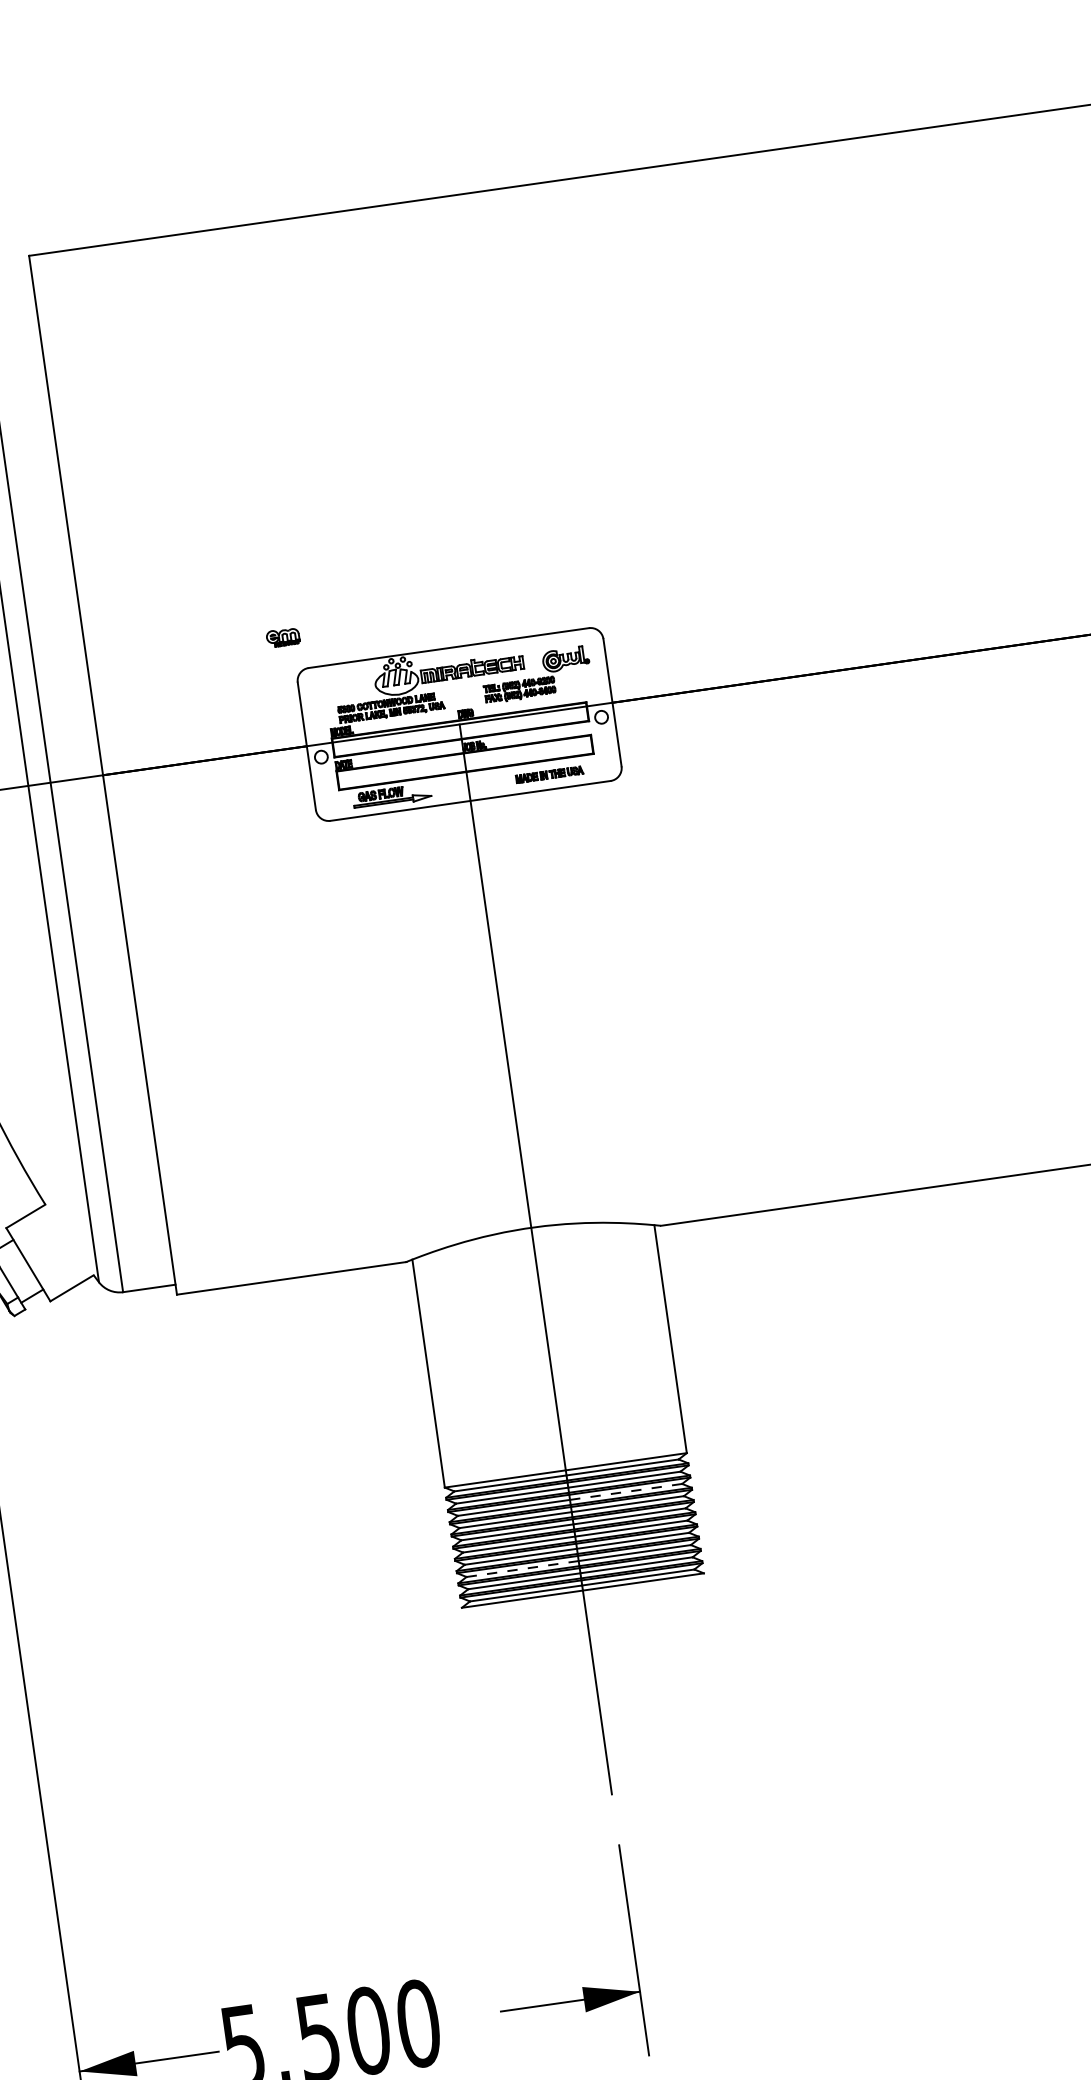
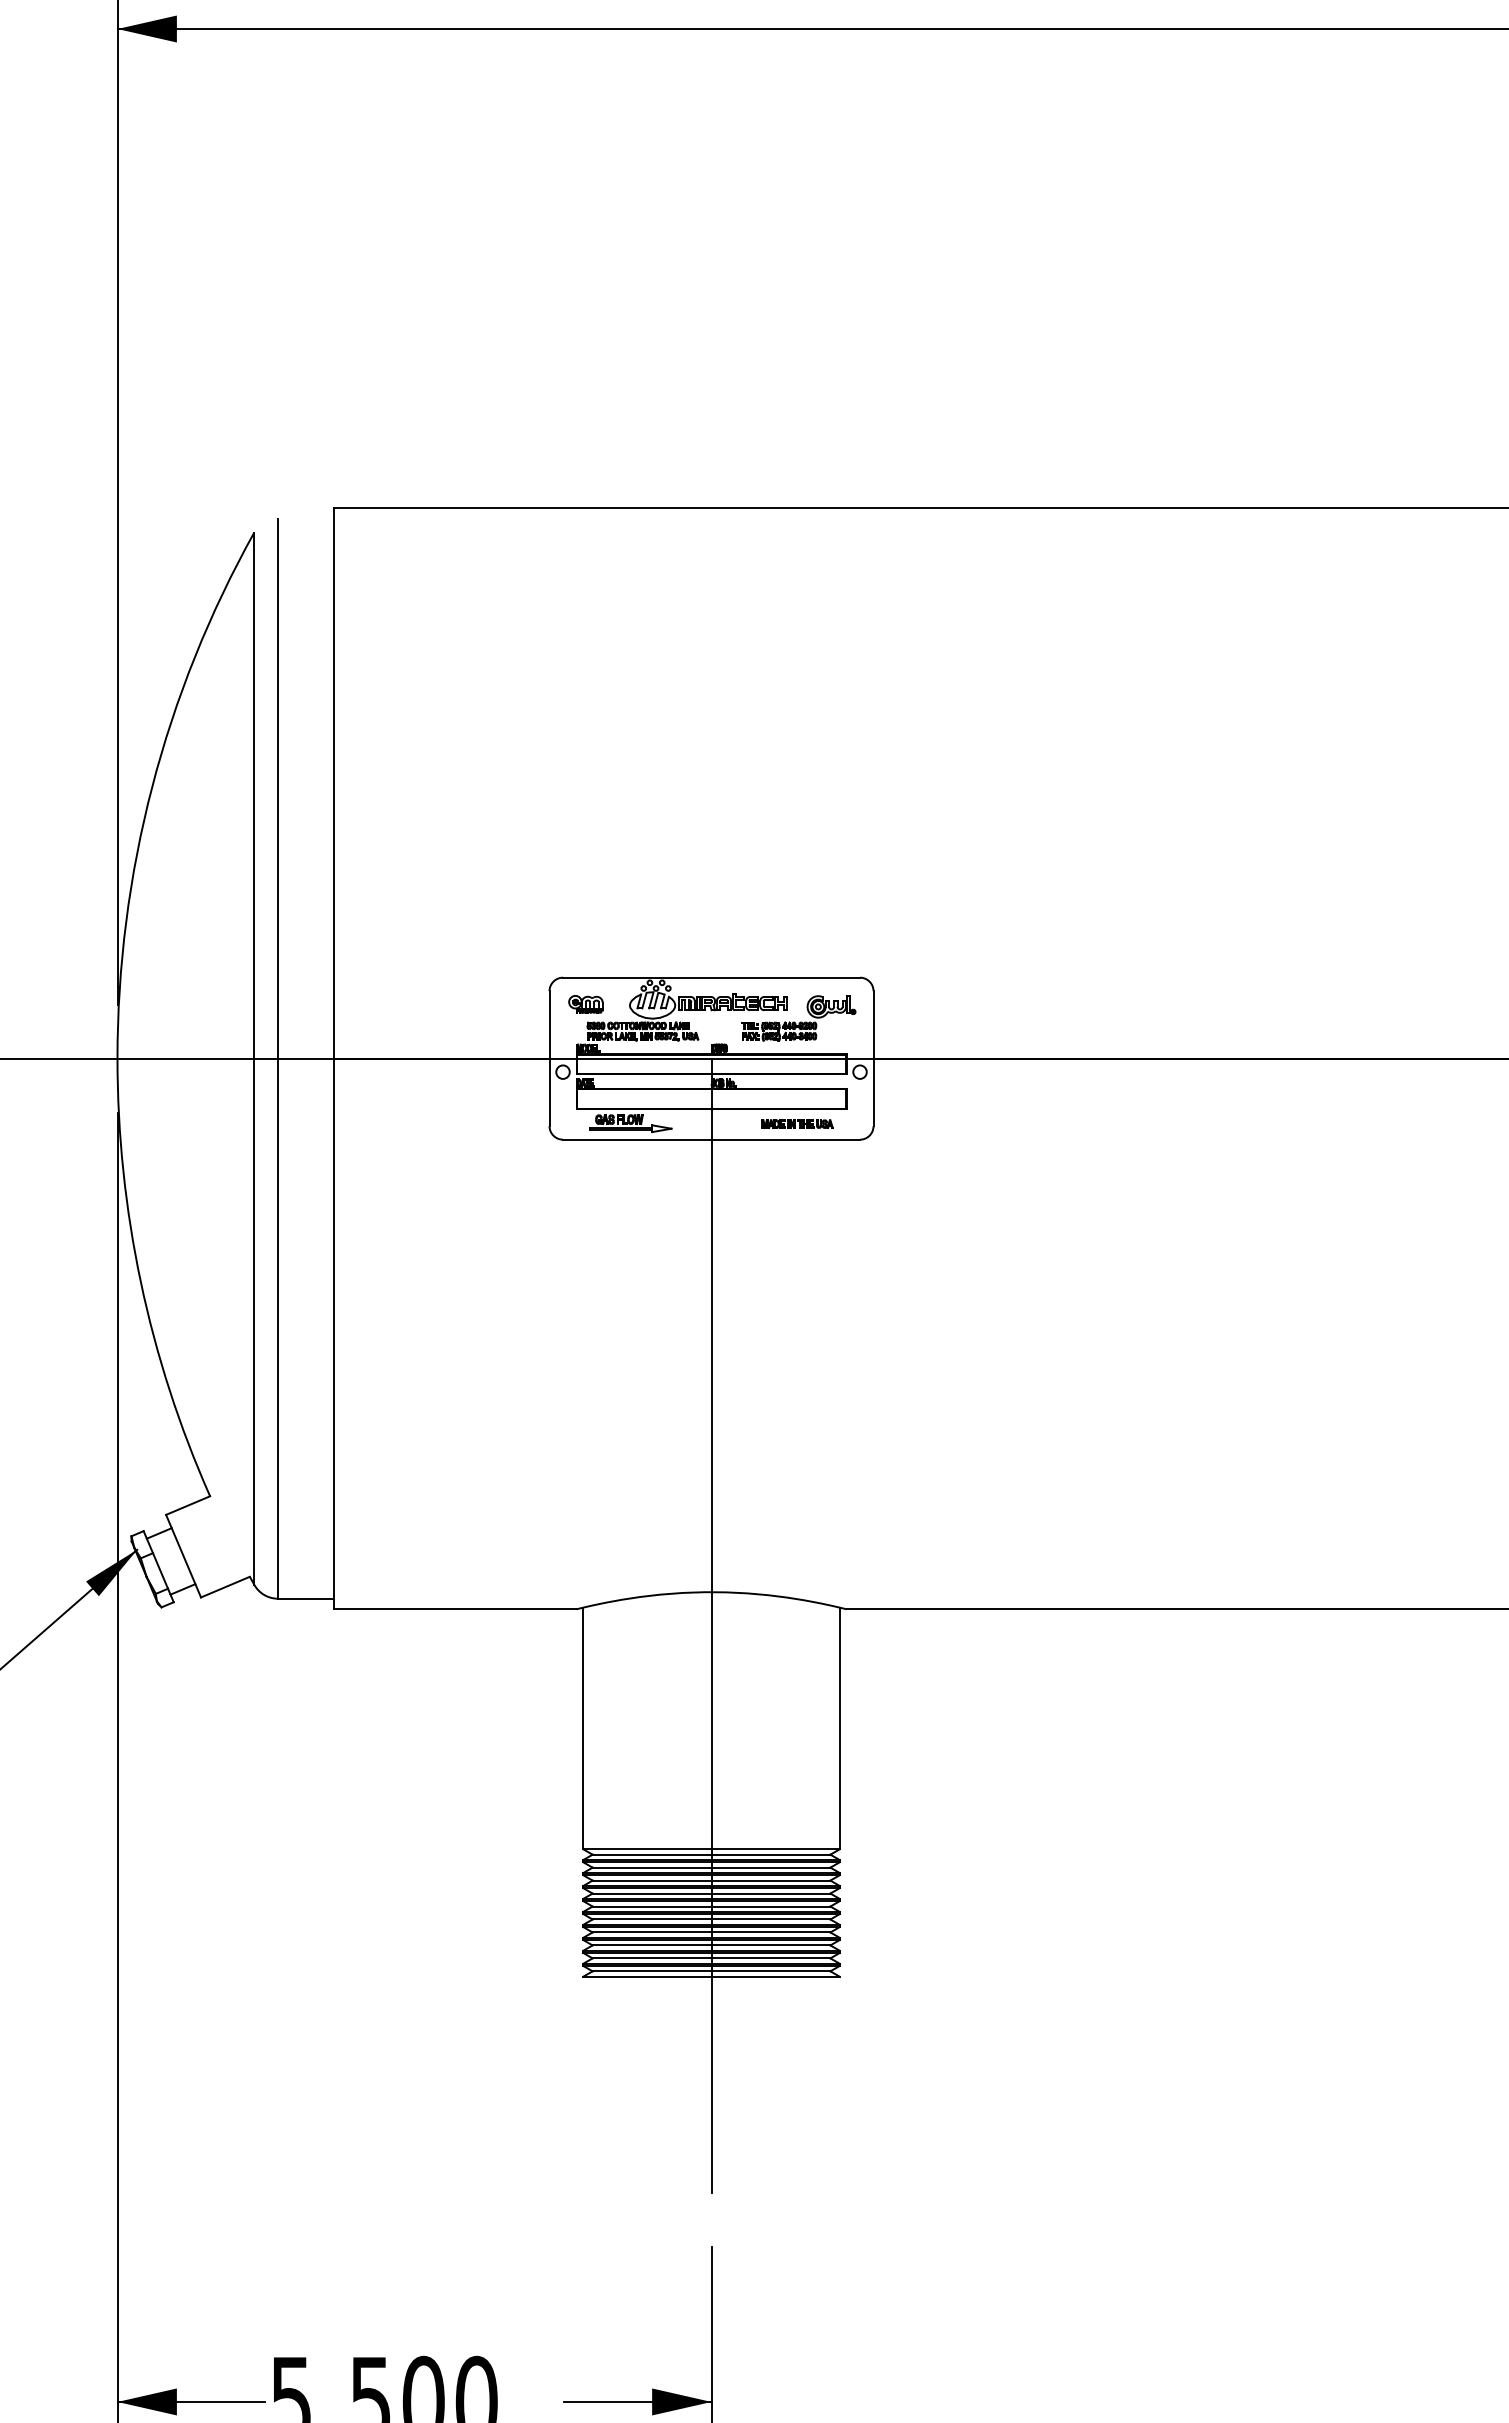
part: (282, 637) -> (585, 1004), moved
line: (625, 1491) -> (770, 1880), dashed -> solid
line: (522, 1569) -> (651, 1945), dashed -> solid

